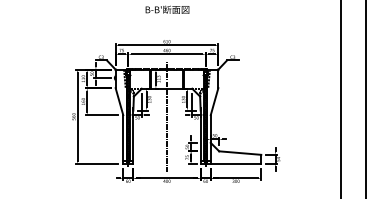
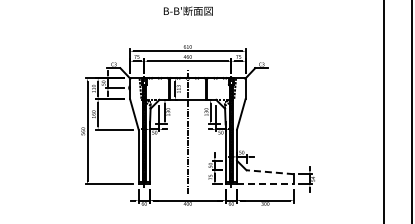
line: (240, 153) -> (270, 172), solid -> dashed
line: (236, 163) -> (265, 184), solid -> dashed

